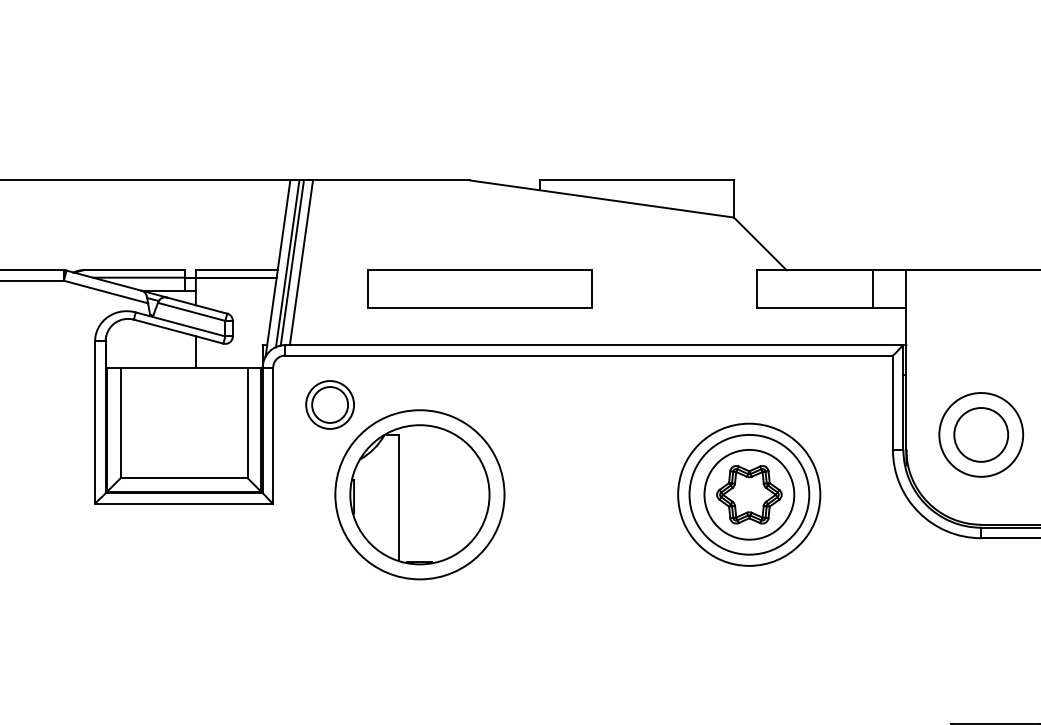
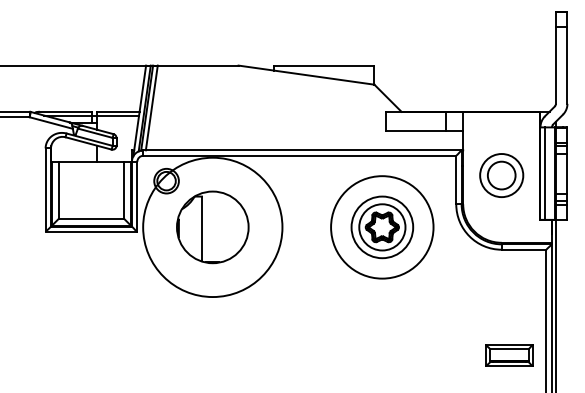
part: (479, 289) -> (243, 121), removed
part: (980, 434) -> (501, 175), moved
circle: (419, 493) -> (212, 226), size x1.6
circle: (747, 493) -> (381, 226), size x1.4

